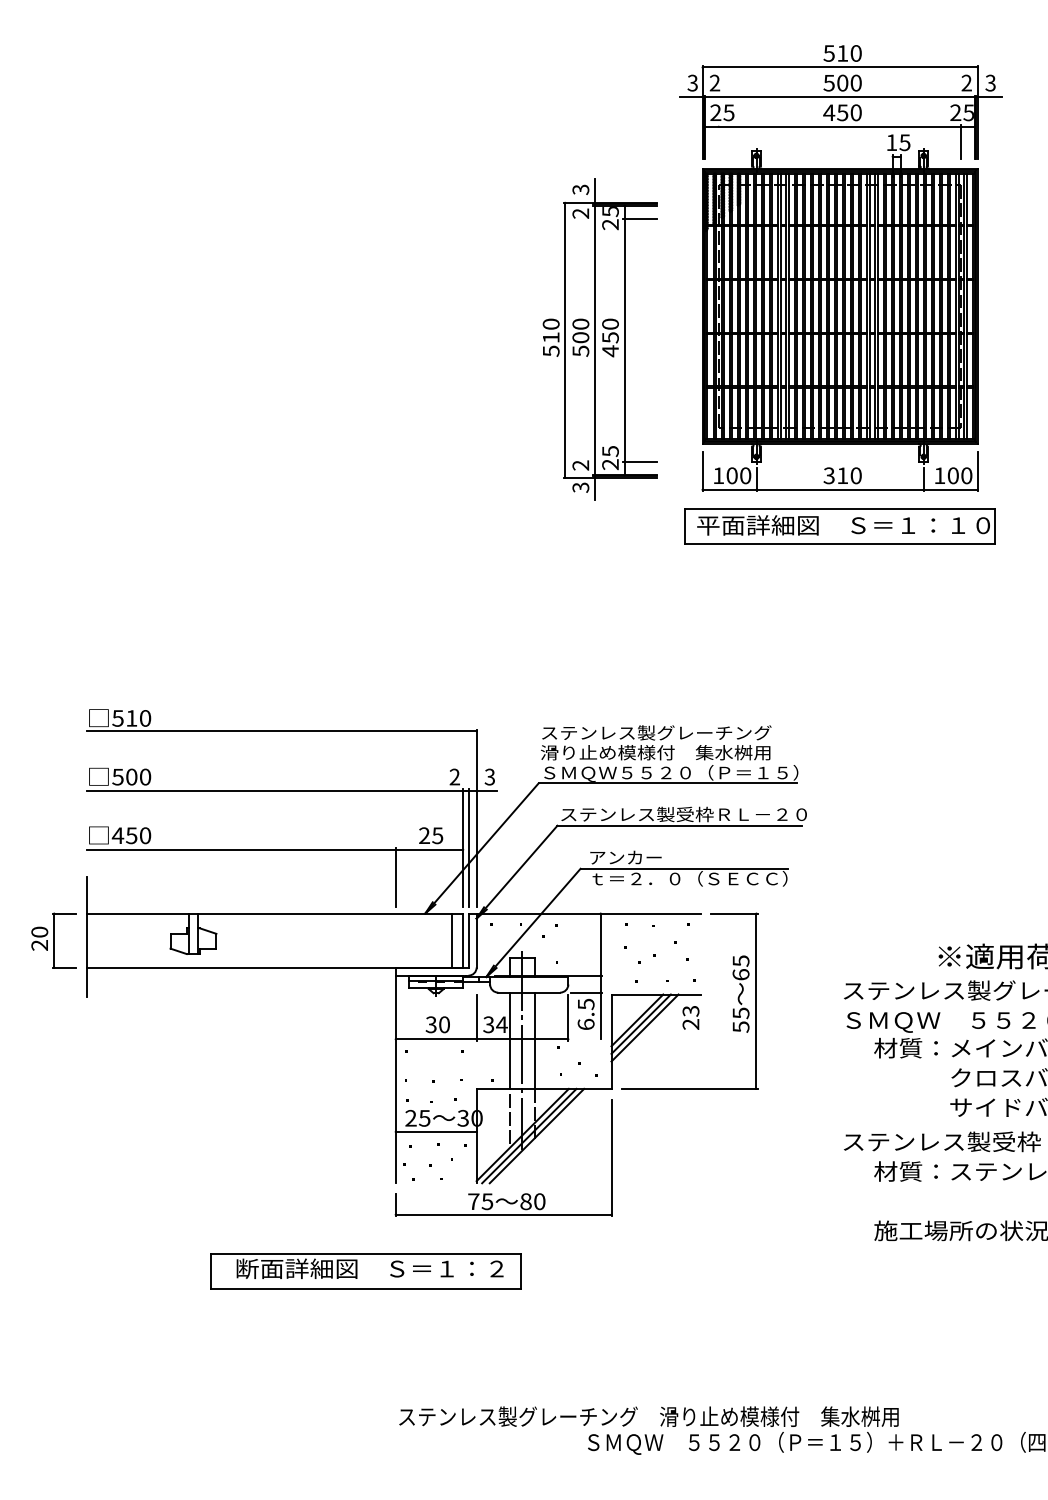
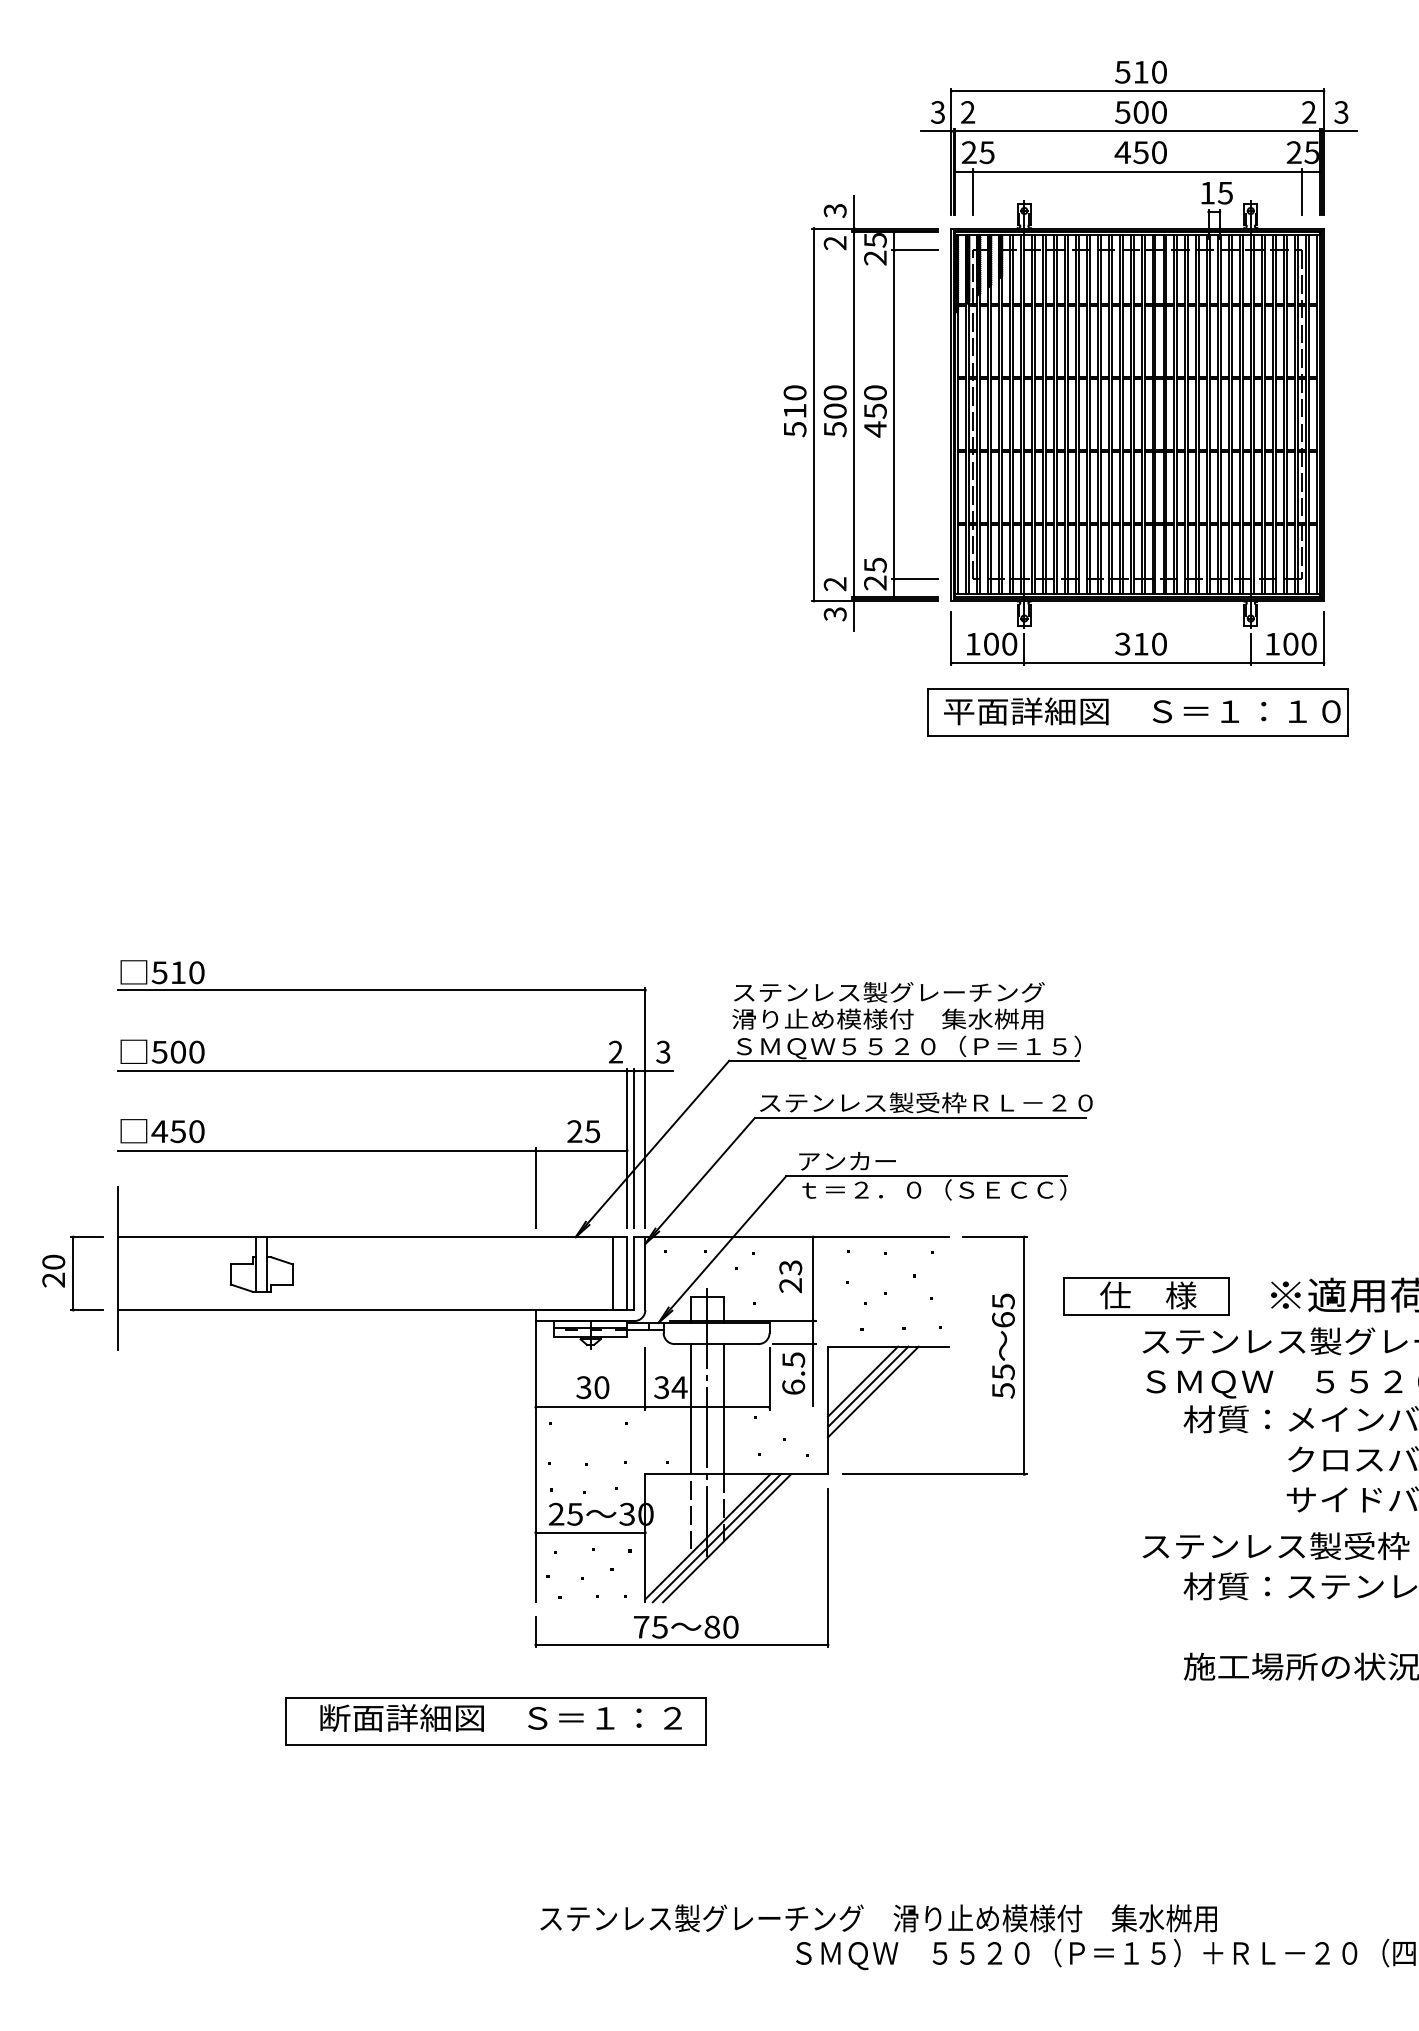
line: (718, 142) -> (972, 192), added
part: (599, 339) -> (860, 413), moved
part: (846, 957) -> (1146, 1296), added
text: (690, 1017) -> (790, 1276), moved

